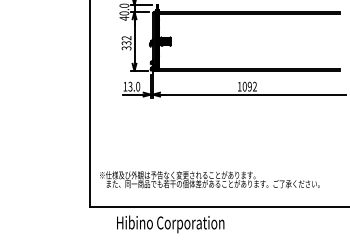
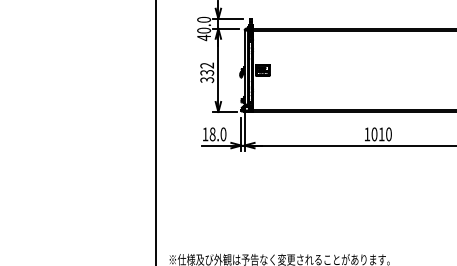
text: (130, 86) -> (212, 134), 13.0 -> 18.0
text: (251, 86) -> (384, 134), 1092 -> 1010

